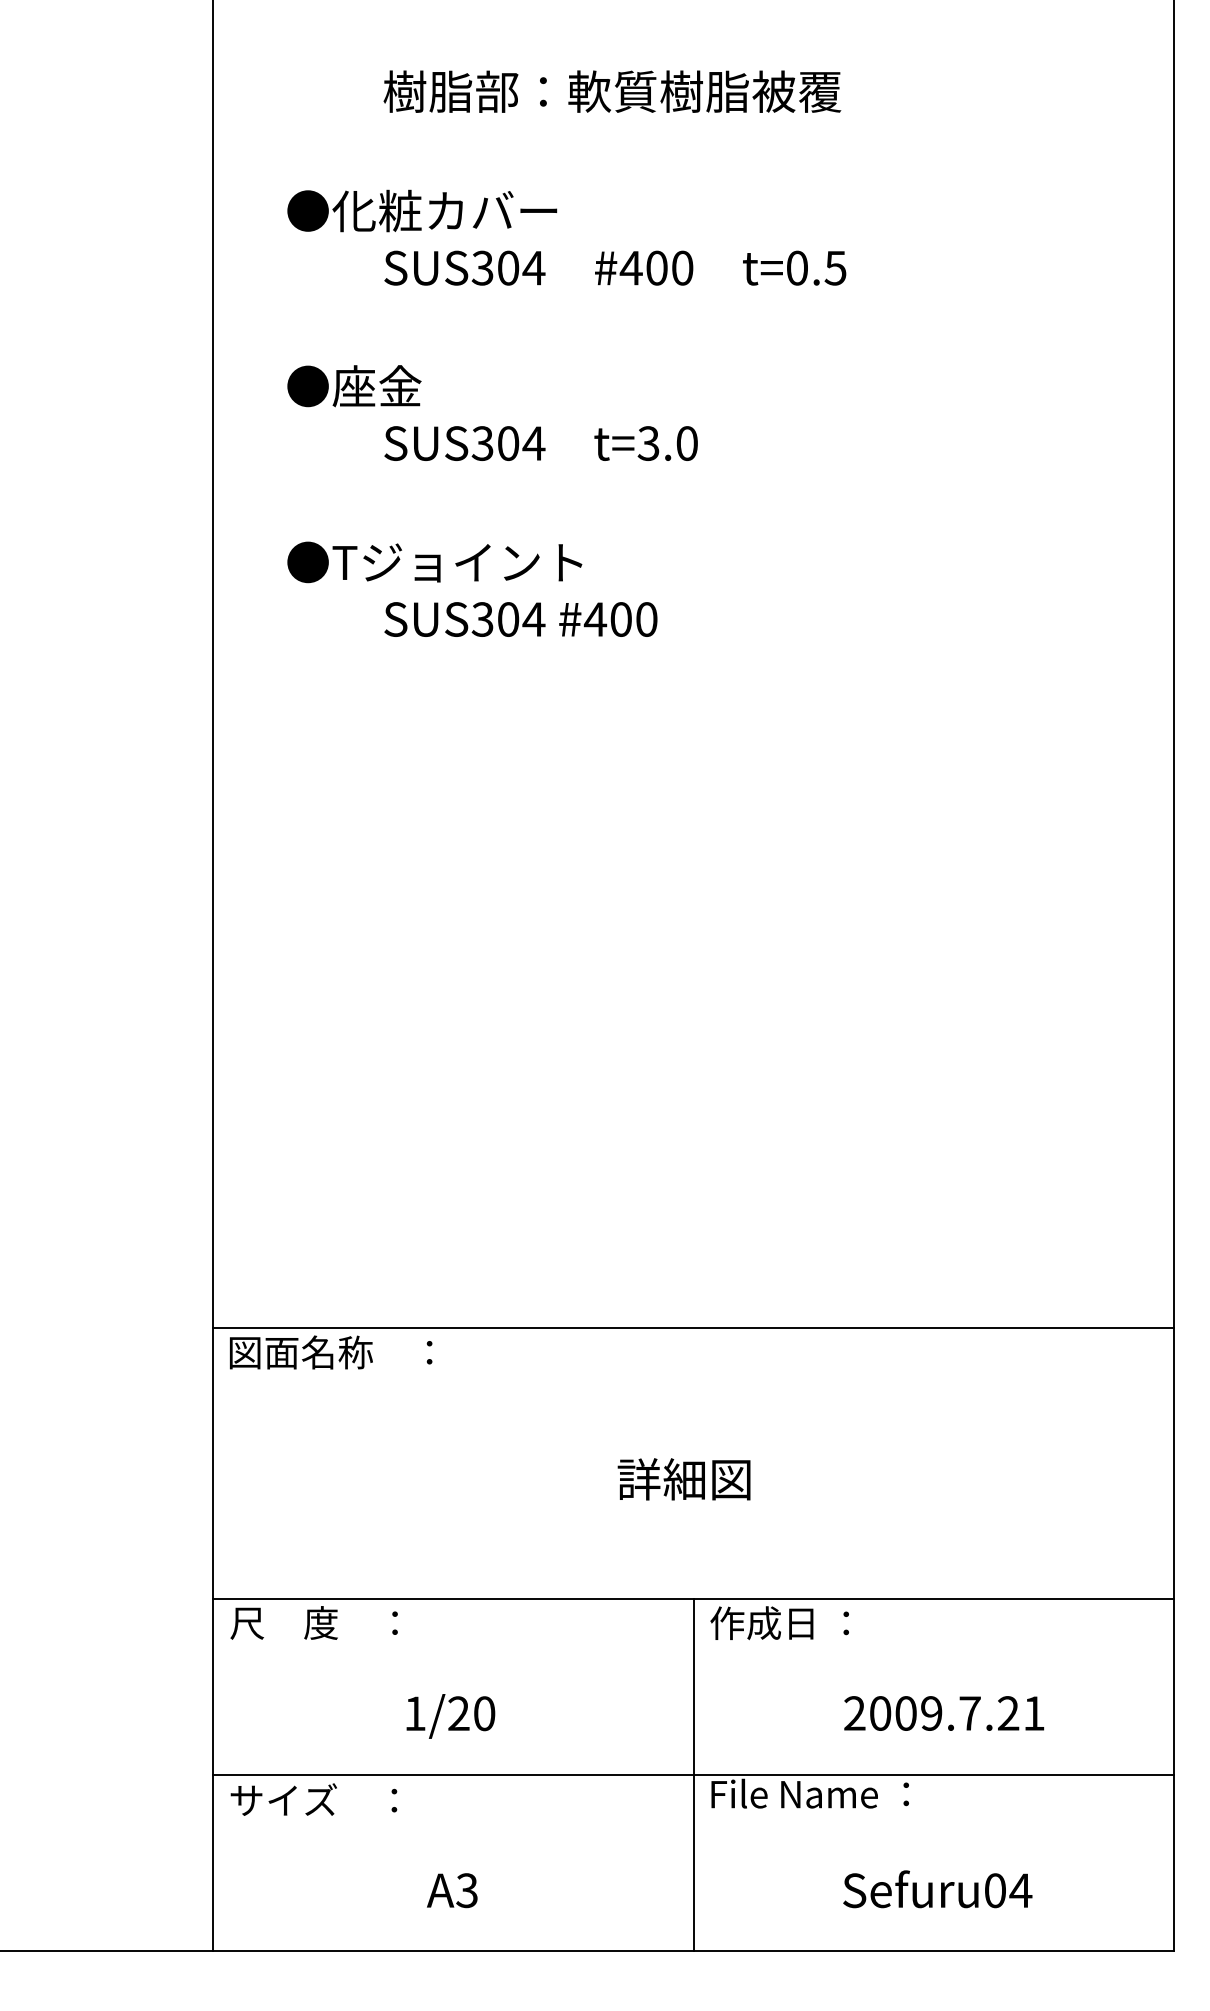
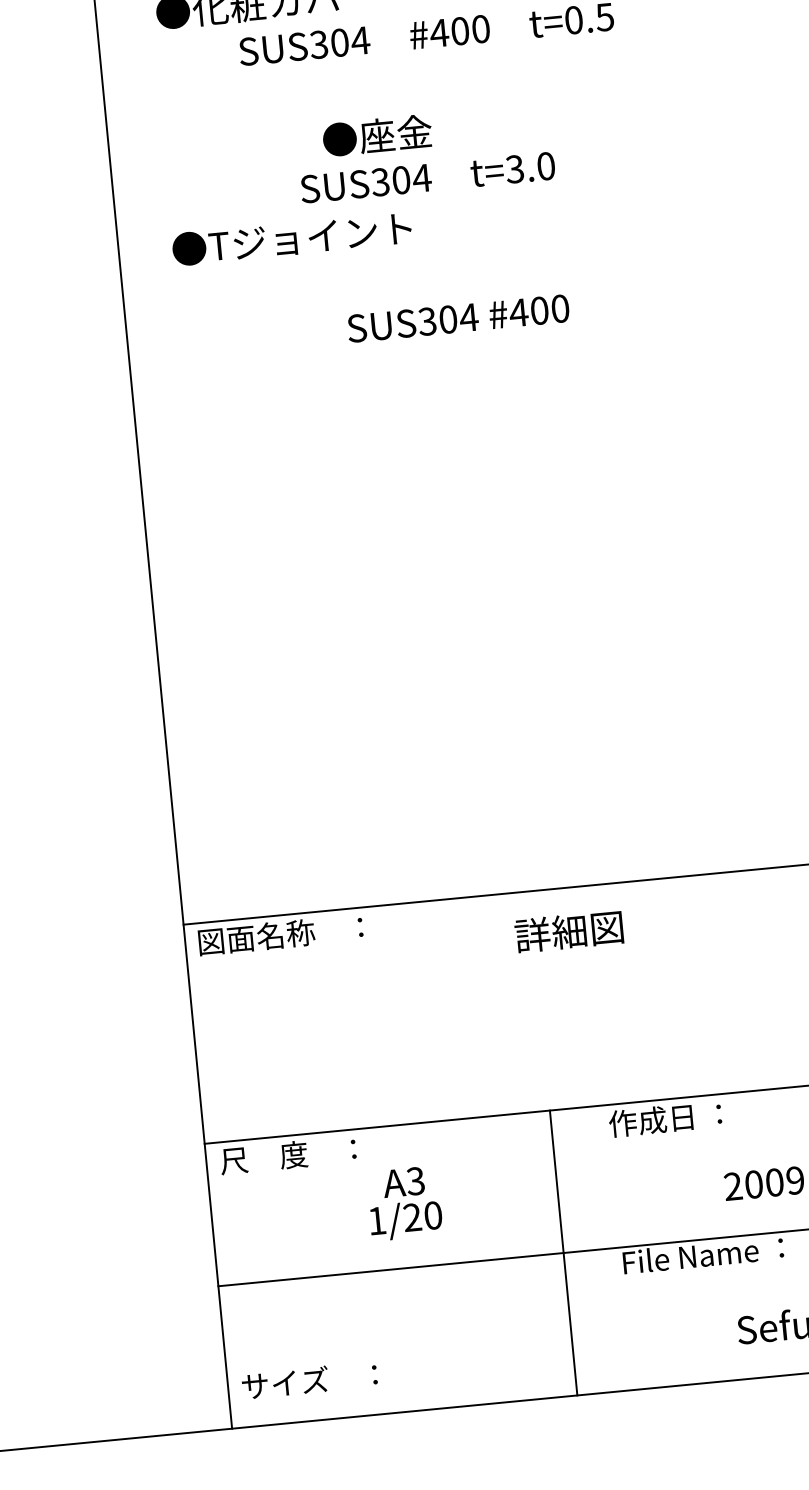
text: (354, 386) -> (377, 135), moved
text: (540, 443) -> (427, 177), moved
text: (434, 562) -> (291, 238), moved
text: (520, 619) -> (458, 318), moved
text: (683, 1479) -> (568, 931), moved
line: (693, 1774) -> (563, 1252), moved
text: (313, 1799) -> (309, 1380), moved
text: (452, 1890) -> (403, 1182), moved

